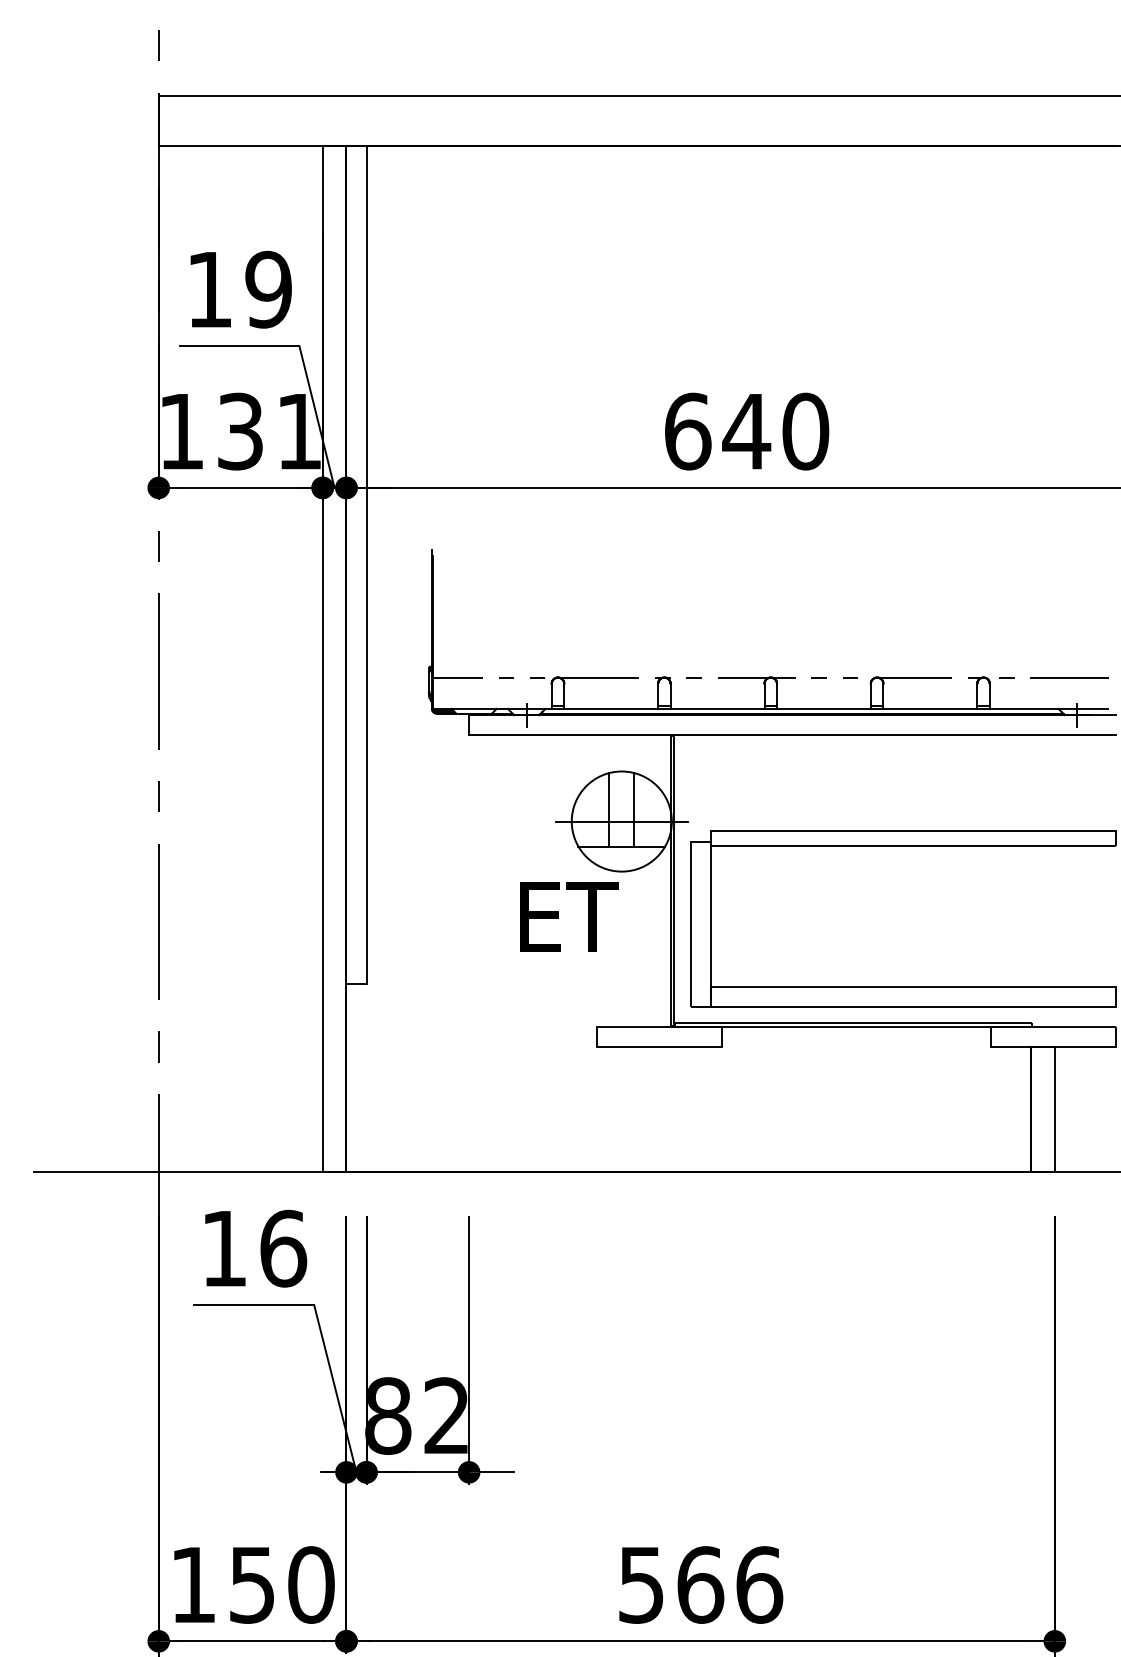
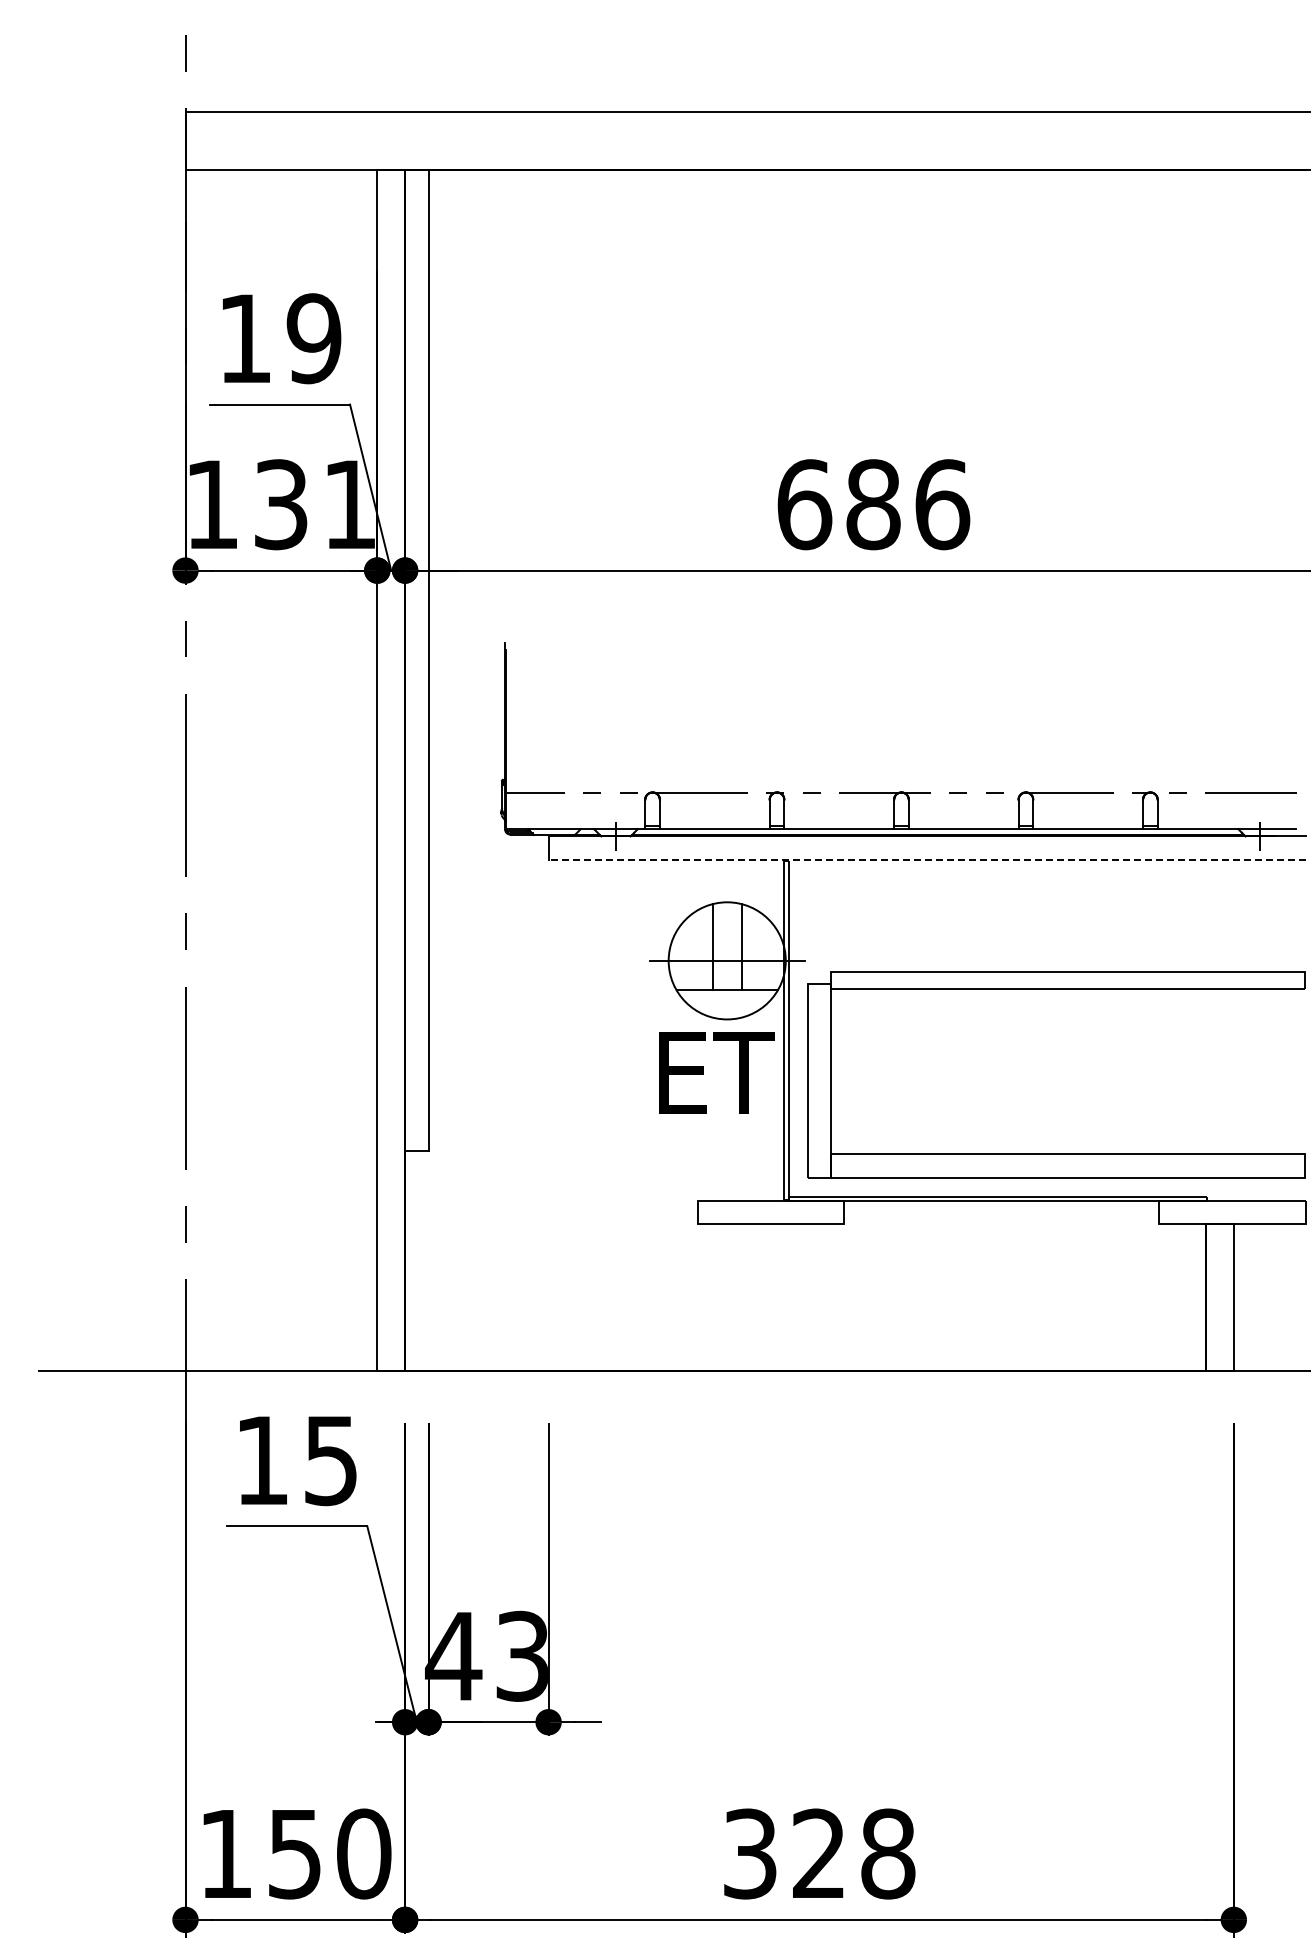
text: (775, 431) -> (907, 504), 640 -> 686
line: (792, 734) -> (926, 859), solid -> dashed
text: (569, 916) -> (716, 1072), moved
text: (283, 1248) -> (331, 1460), 16 -> 15
text: (416, 1415) -> (486, 1655), 82 -> 43
text: (701, 1584) -> (820, 1853), 566 -> 328

